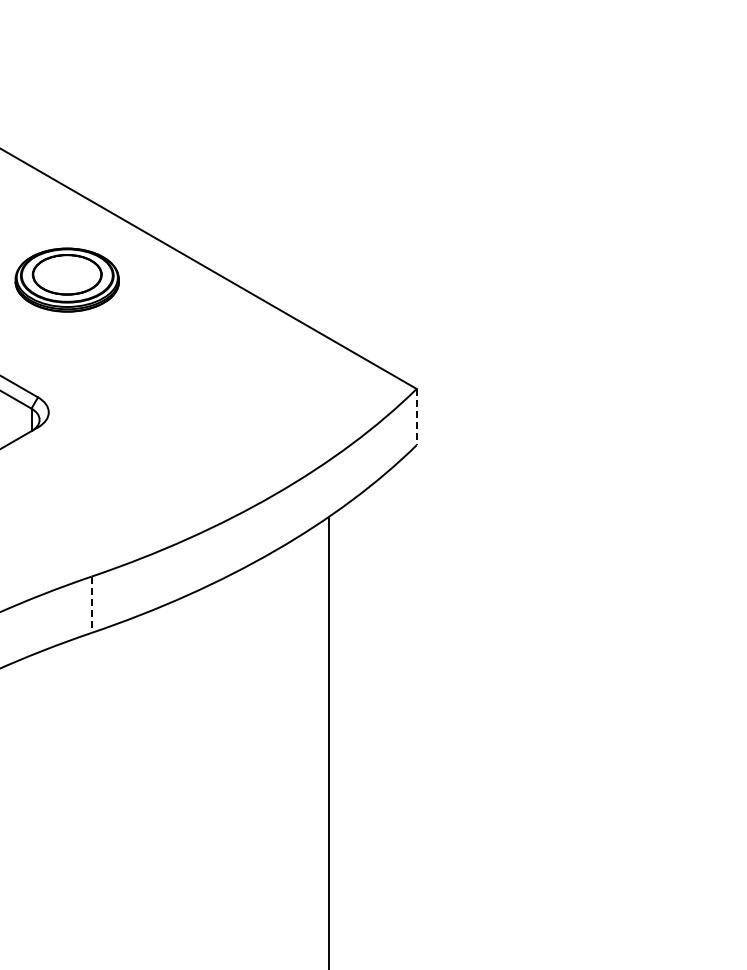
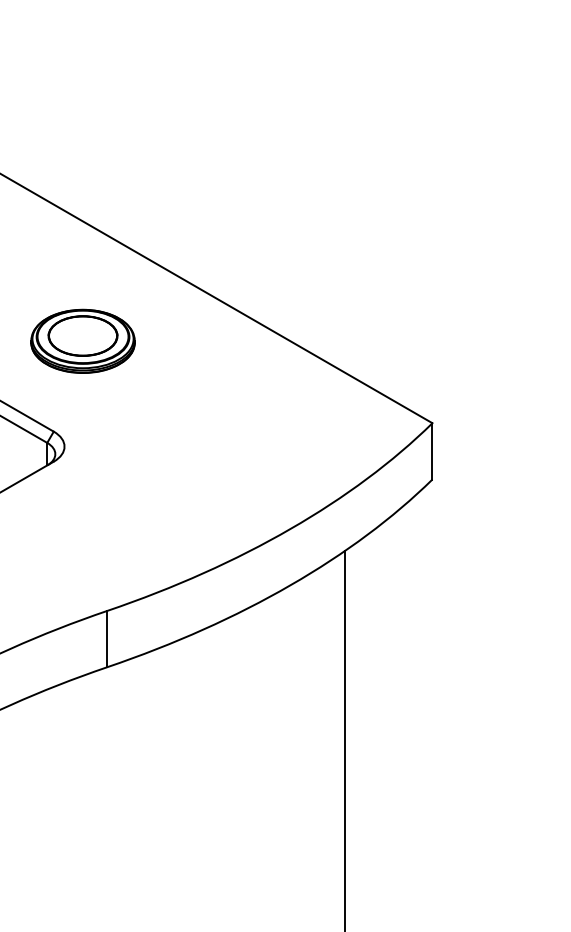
part: (66, 279) -> (82, 340), moved
line: (416, 417) -> (432, 451), dashed -> solid
line: (91, 605) -> (107, 639), dashed -> solid

